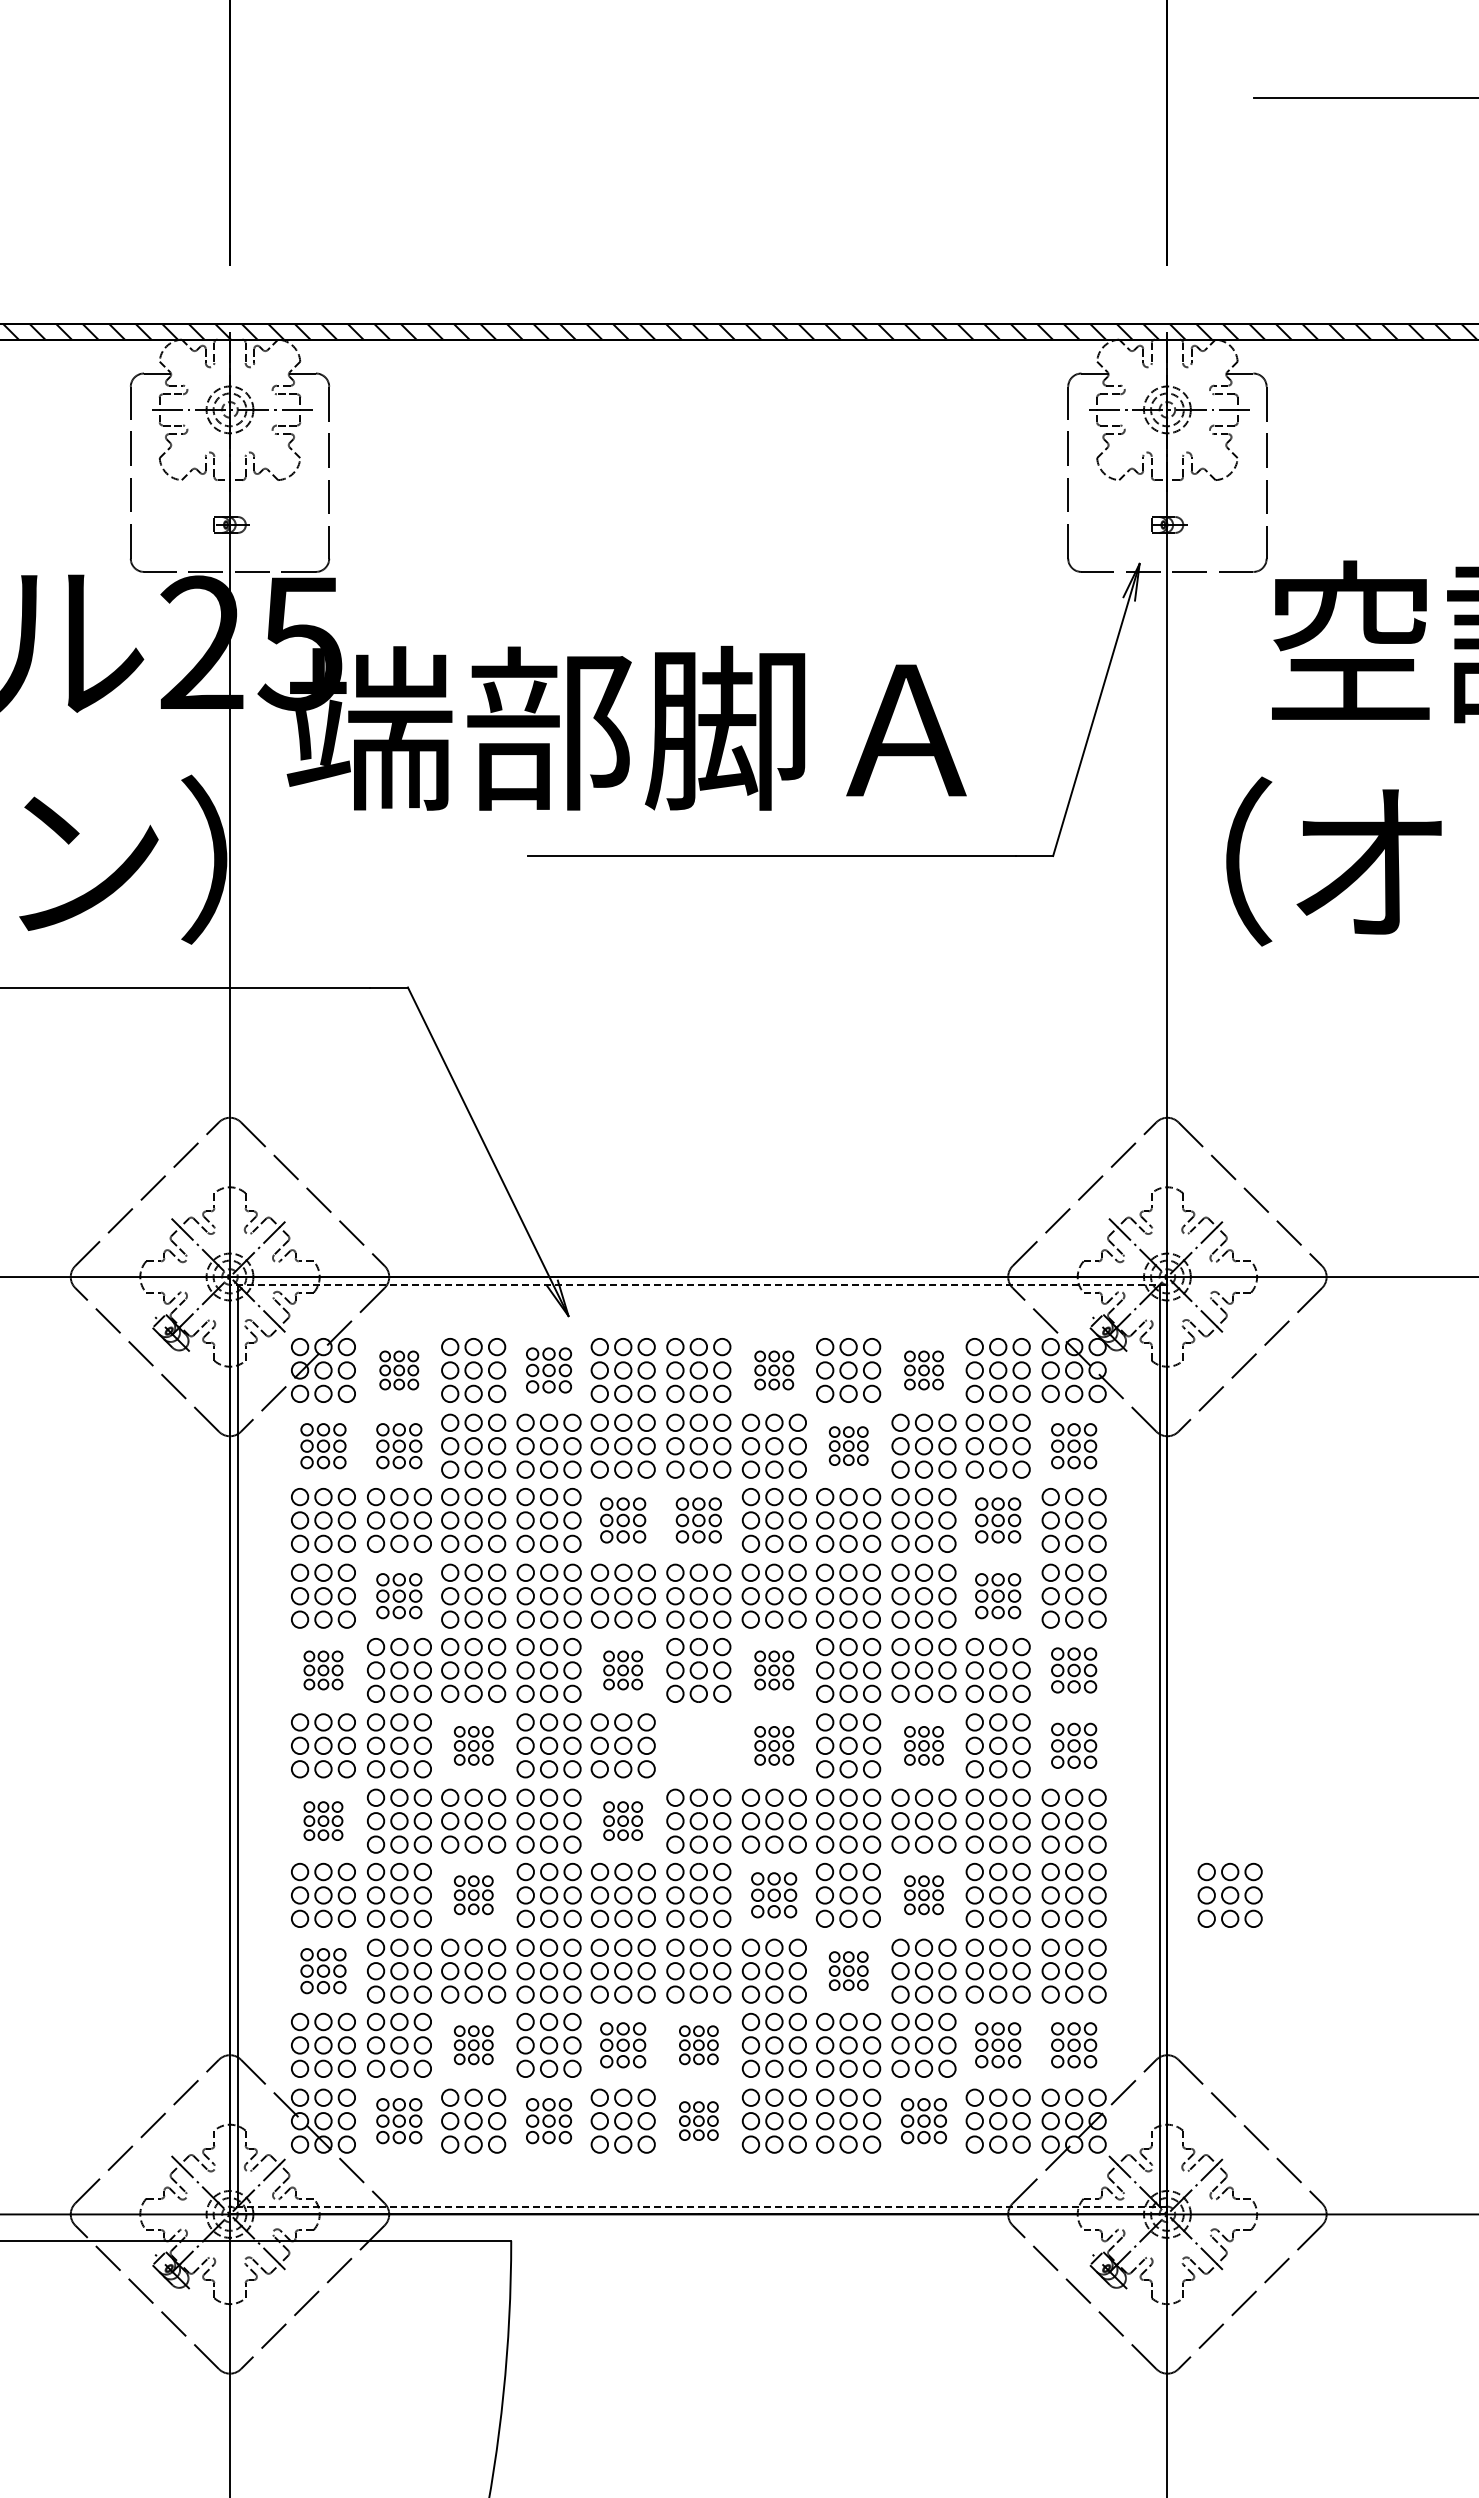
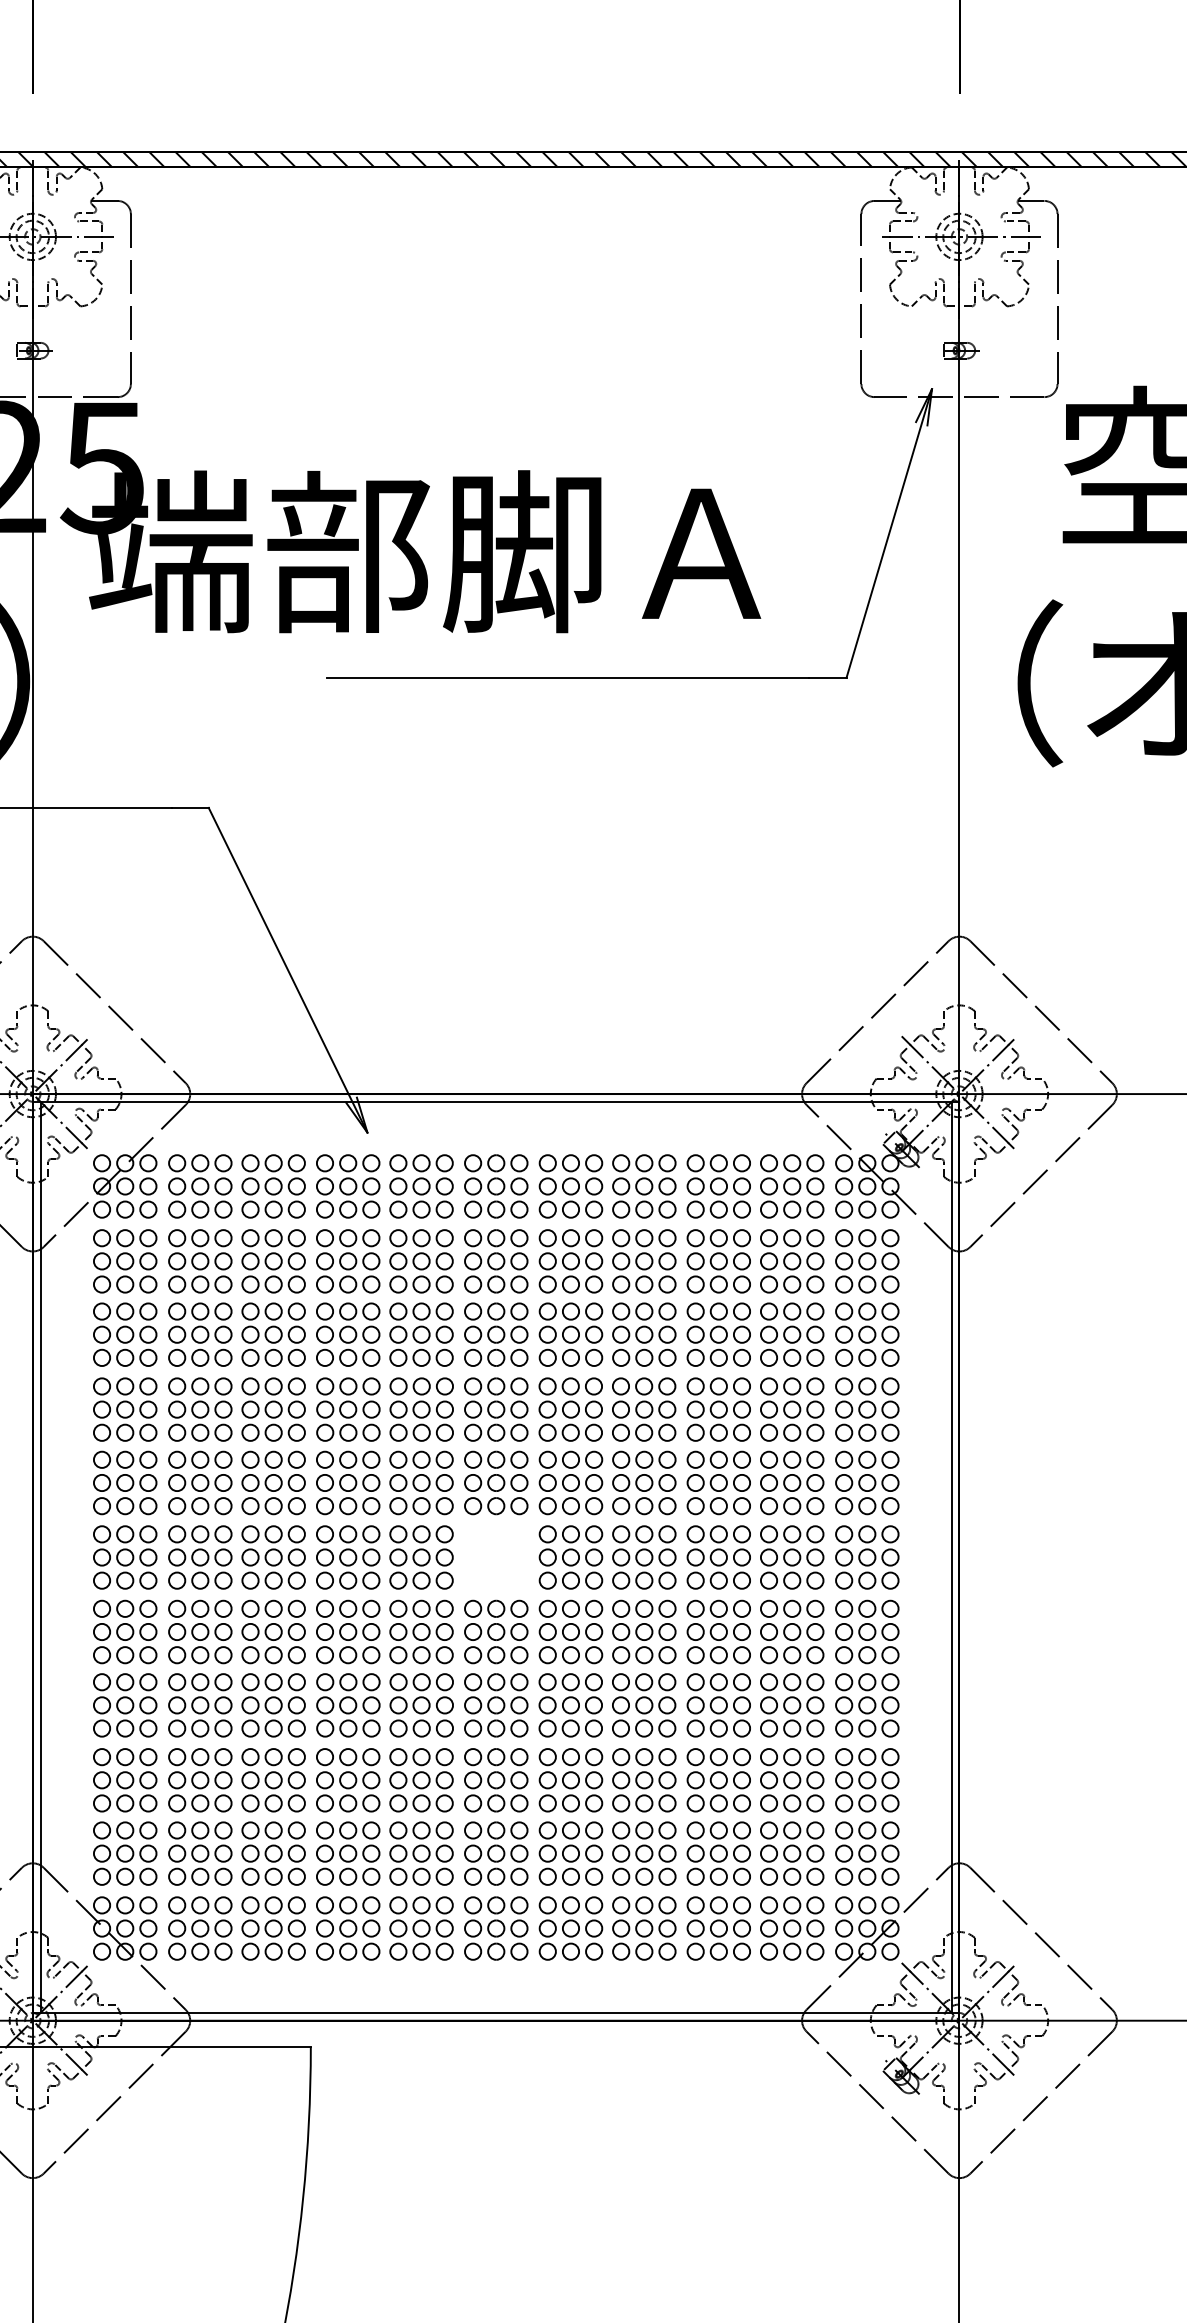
line: (698, 1285) -> (495, 1102), dashed -> solid
part: (398, 1370) -> (199, 1186), size x1.67
part: (548, 1370) -> (347, 1186), size x1.43
part: (773, 1370) -> (570, 1186), size x1.67
part: (923, 1370) -> (718, 1186), size x1.67
part: (323, 1445) -> (125, 1260), size x1.43
part: (398, 1445) -> (199, 1260), size x1.43
part: (848, 1445) -> (644, 1260), size x1.67
part: (1073, 1445) -> (866, 1260), size x1.43
part: (622, 1520) -> (420, 1334), size x1.43
part: (698, 1520) -> (495, 1334), size x1.43
part: (997, 1520) -> (791, 1334), size x1.43
part: (398, 1595) -> (199, 1408), size x1.43
part: (997, 1595) -> (791, 1408), size x1.43
part: (323, 1670) -> (125, 1483), size x1.67
part: (622, 1670) -> (420, 1483), size x1.67
part: (773, 1670) -> (570, 1483), size x1.67
part: (1073, 1670) -> (866, 1483), size x1.43
part: (473, 1745) -> (273, 1557), size x1.67
part: (773, 1745) -> (570, 1557), size x1.67
part: (923, 1745) -> (718, 1557), size x1.67
part: (1073, 1745) -> (866, 1557), size x1.43
part: (323, 1820) -> (125, 1631), size x1.67
part: (622, 1820) -> (420, 1631), size x1.67
part: (473, 1894) -> (273, 1704), size x1.67
part: (773, 1894) -> (570, 1704), size x1.43
part: (923, 1894) -> (718, 1704), size x1.67
part: (1229, 1894) -> (1020, 1704), removed
part: (323, 1970) -> (125, 1779), size x1.43
part: (848, 1970) -> (644, 1779), size x1.67
part: (473, 2044) -> (273, 1852), size x1.67
part: (622, 2044) -> (420, 1852), size x1.43
part: (698, 2044) -> (495, 1852), size x1.67
part: (997, 2044) -> (791, 1852), size x1.43
part: (1073, 2044) -> (866, 1852), size x1.43
part: (398, 2120) -> (199, 1927), size x1.43
part: (548, 2120) -> (347, 1927), size x1.43
part: (698, 2120) -> (495, 1927), size x1.67
part: (923, 2120) -> (718, 1927), size x1.43
line: (698, 2206) -> (495, 2012), dashed -> solid

